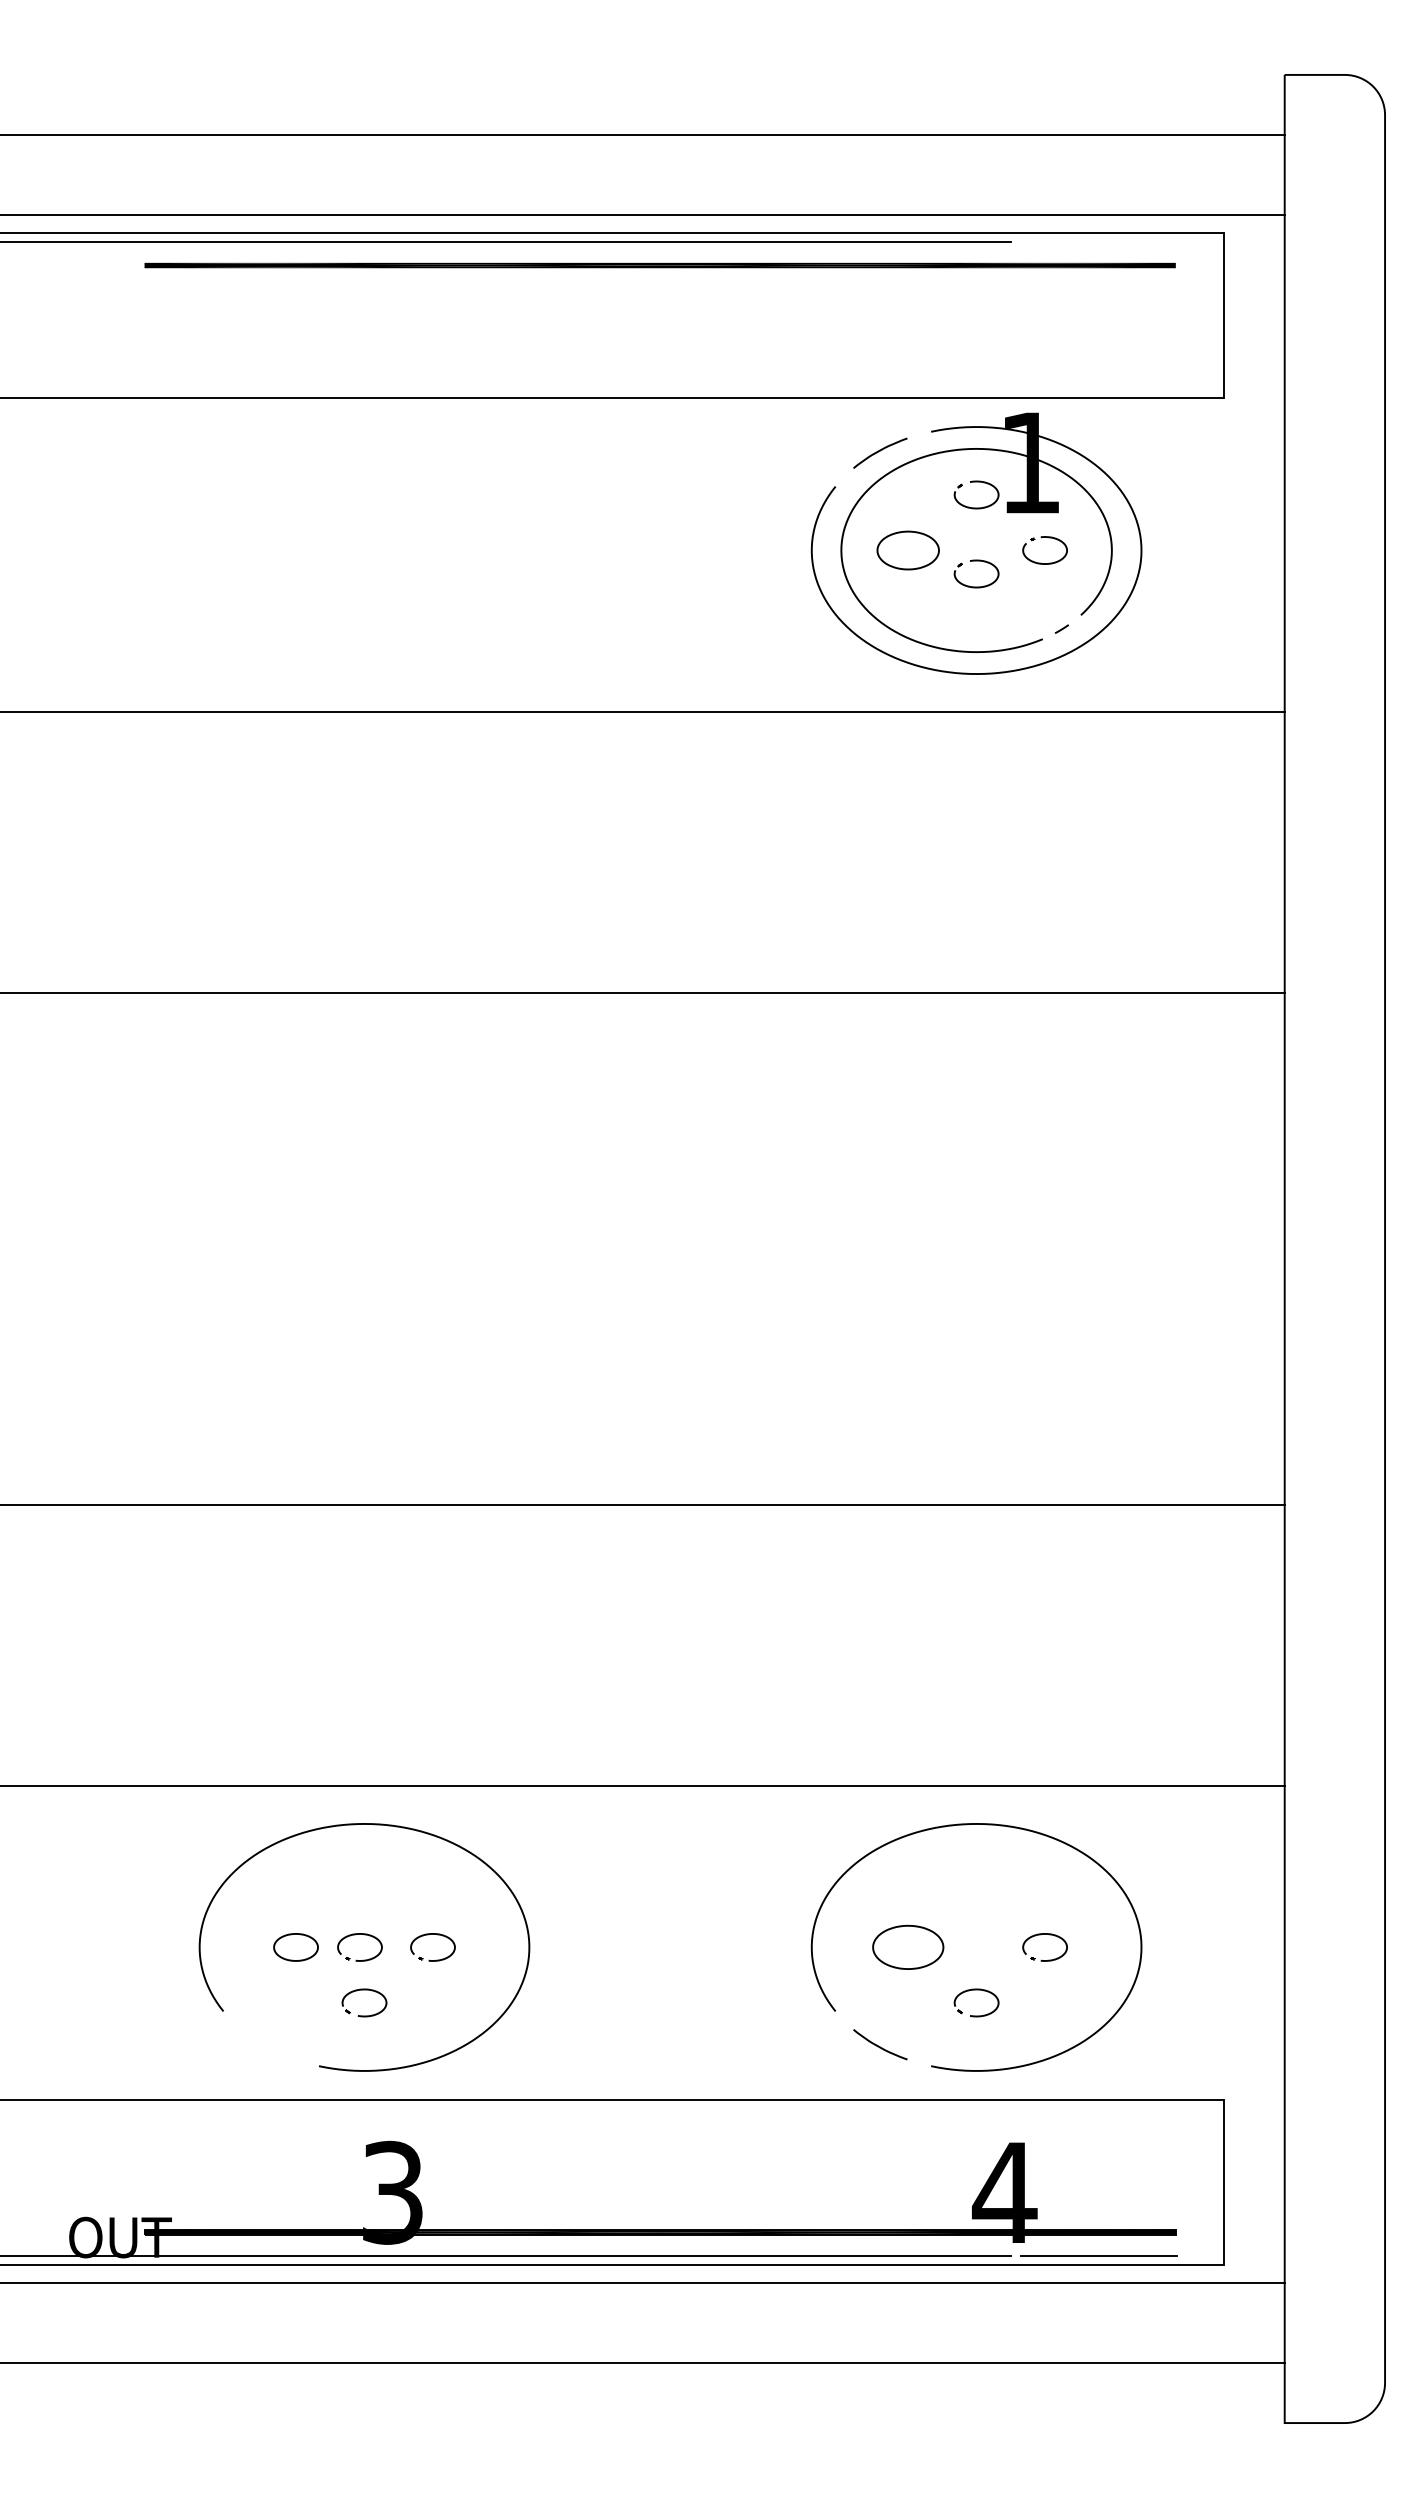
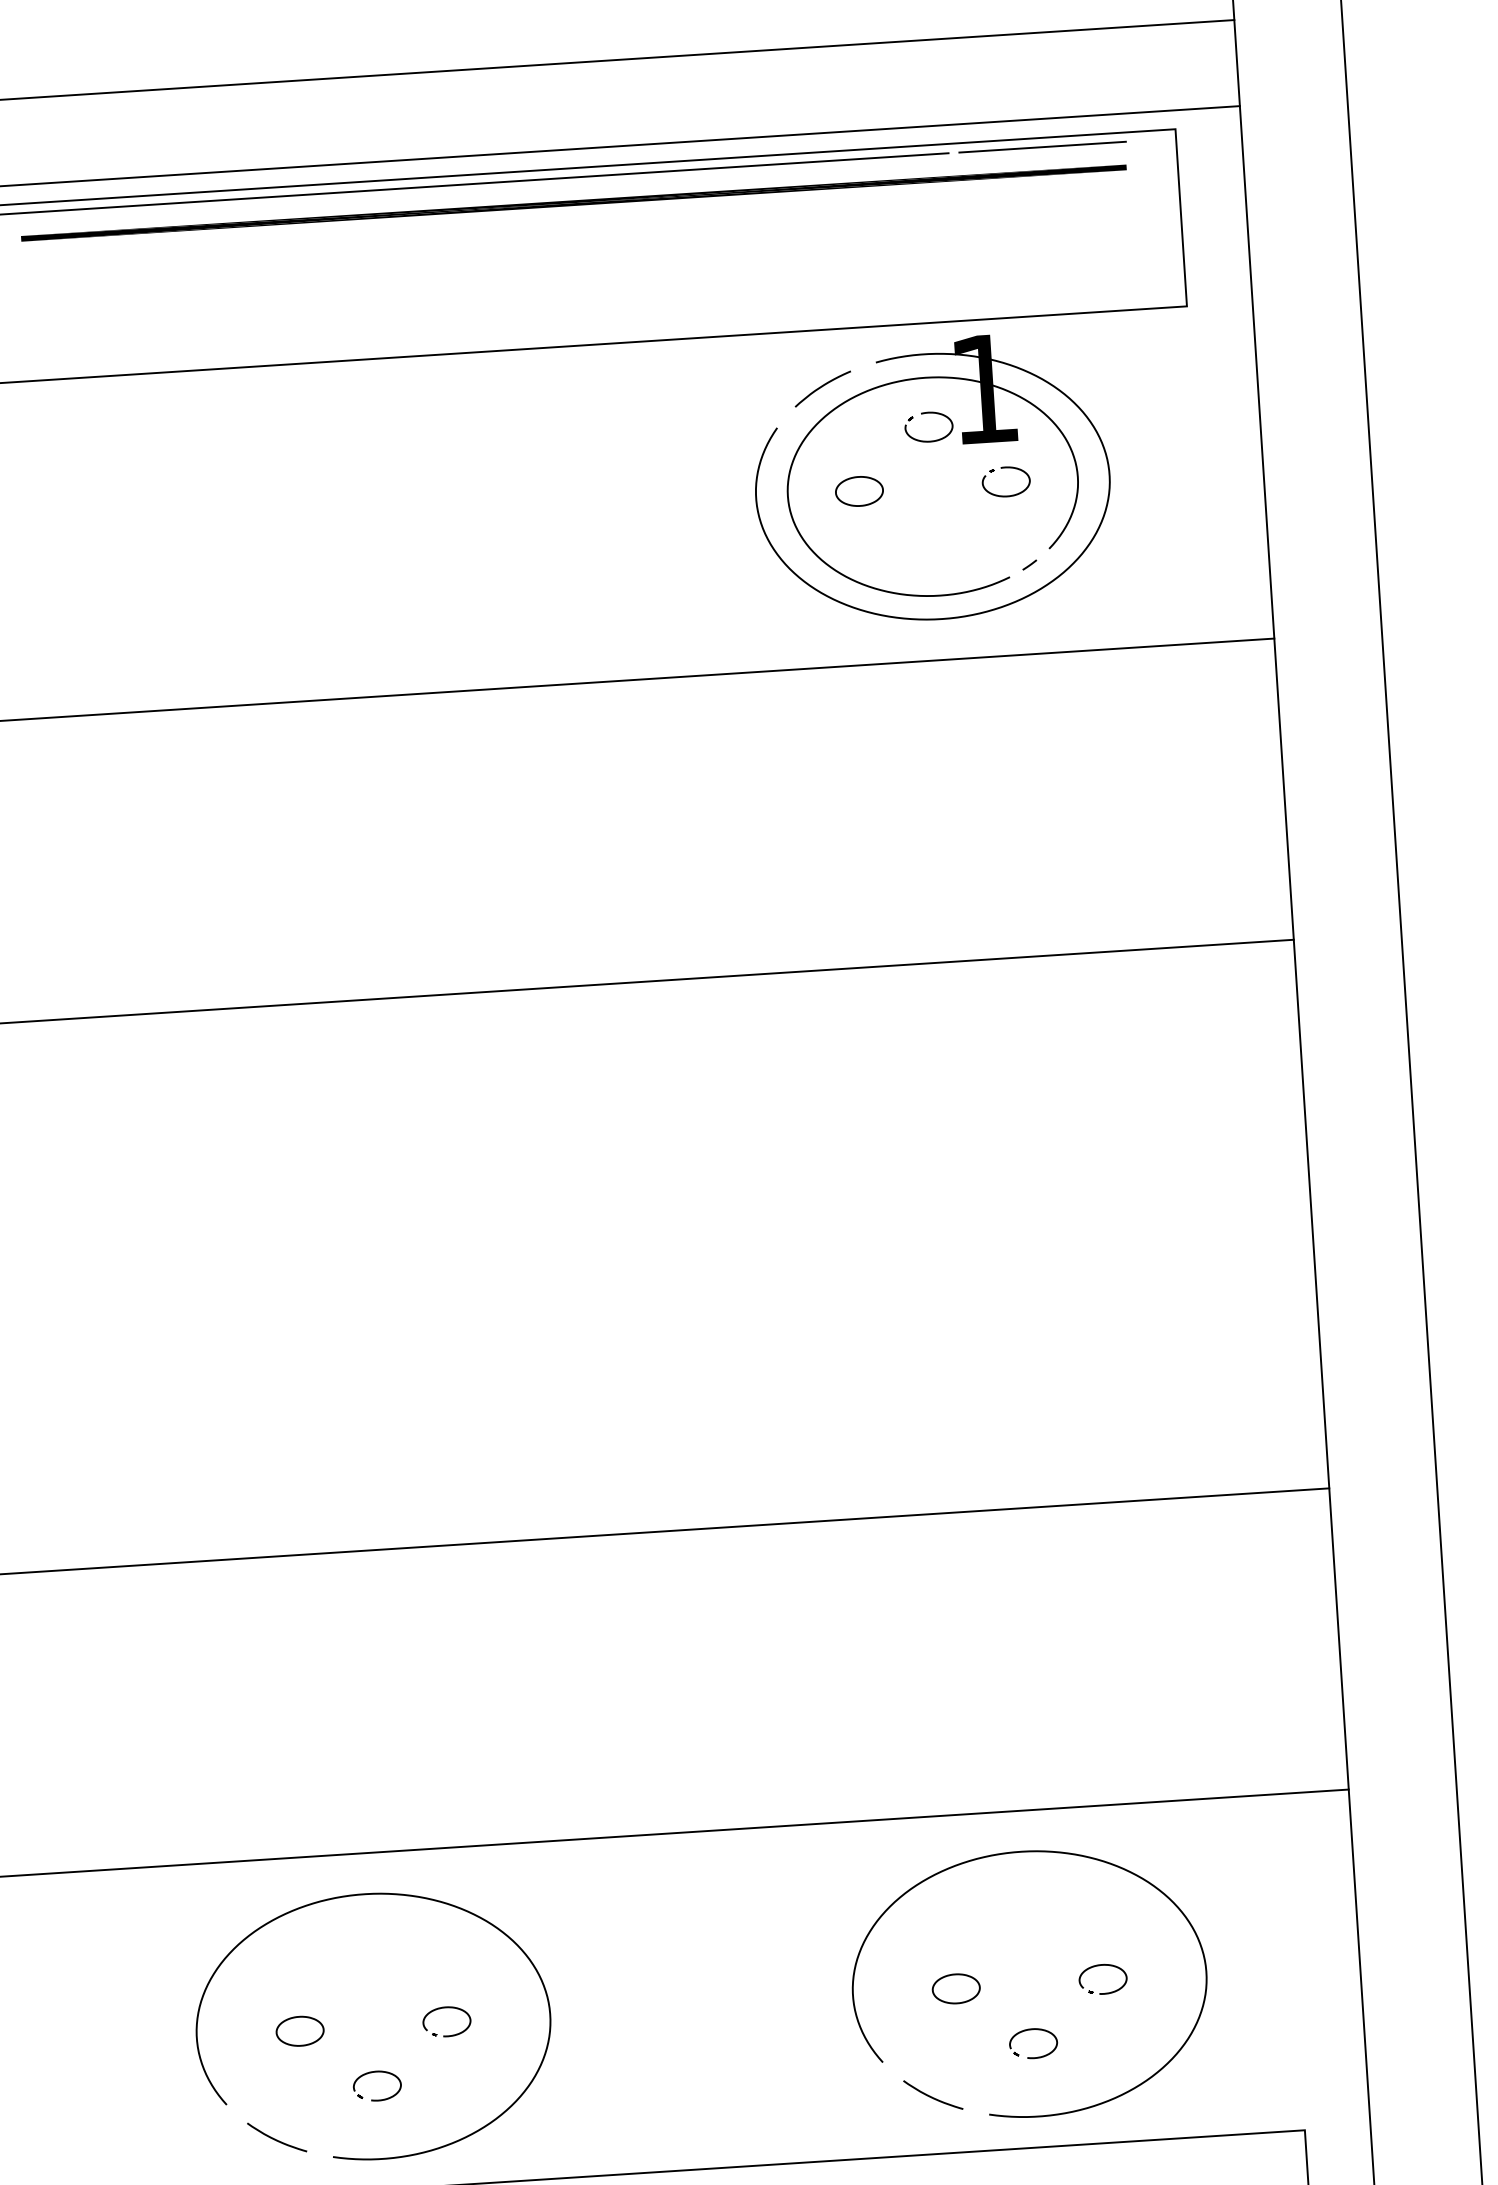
line: (1098, 241) -> (1042, 146), added
part: (907, 550) -> (858, 491), size x0.71
part: (976, 561) -> (933, 498), removed
part: (907, 1947) -> (955, 1988), size x0.62
part: (356, 1959) -> (365, 2040), removed
curve: (268, 2046) -> (277, 2139), added

